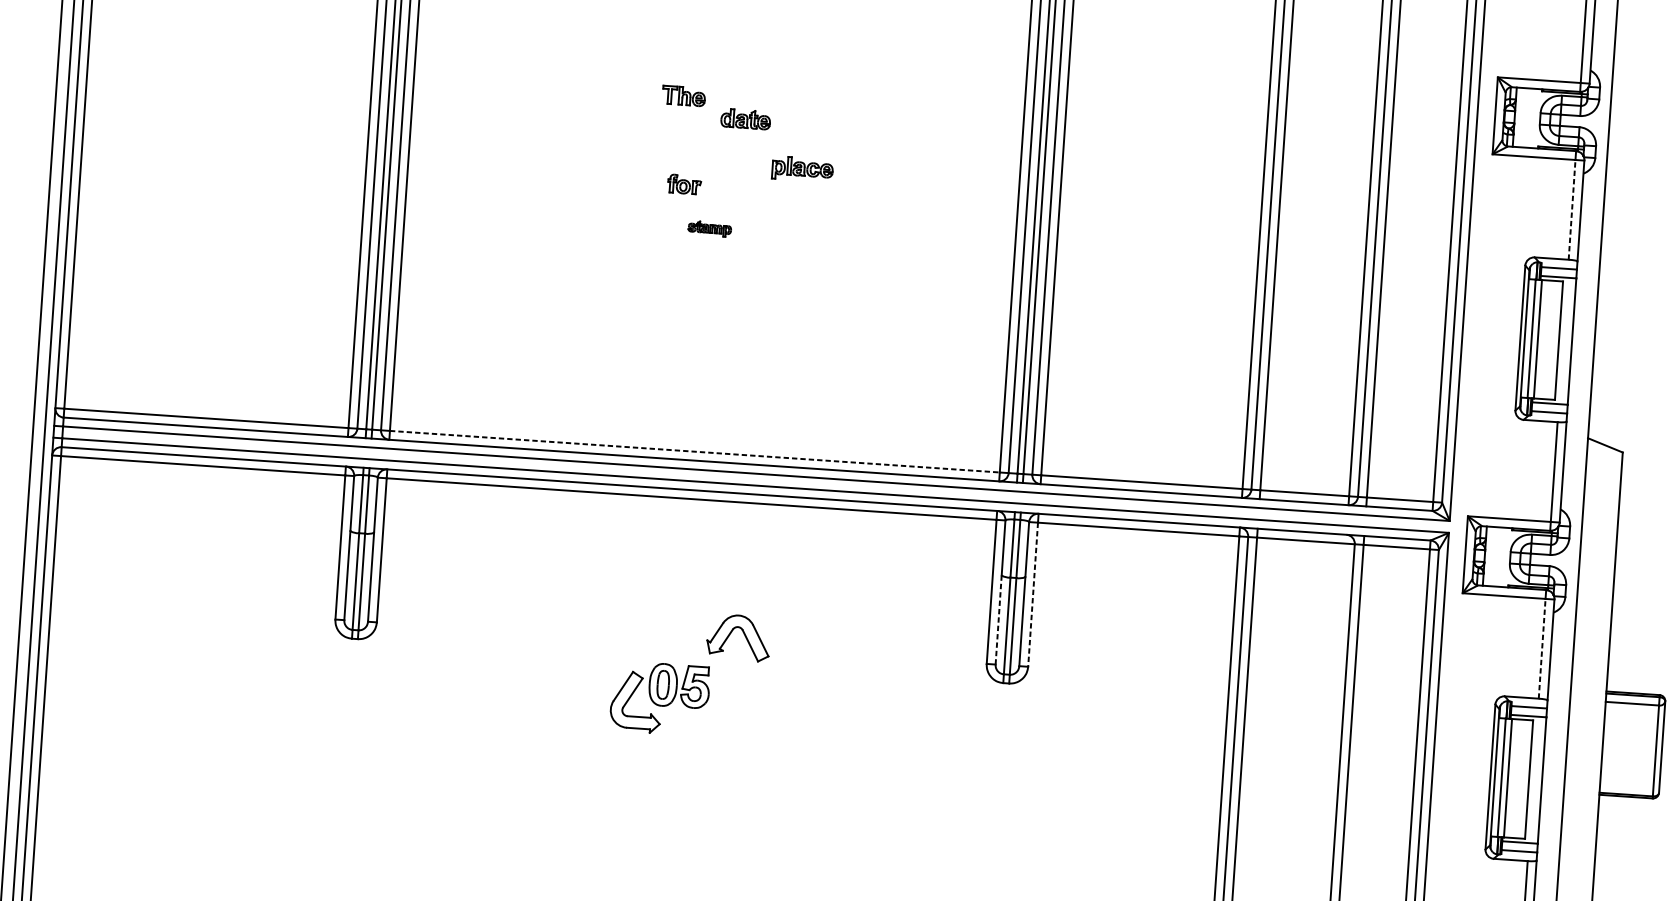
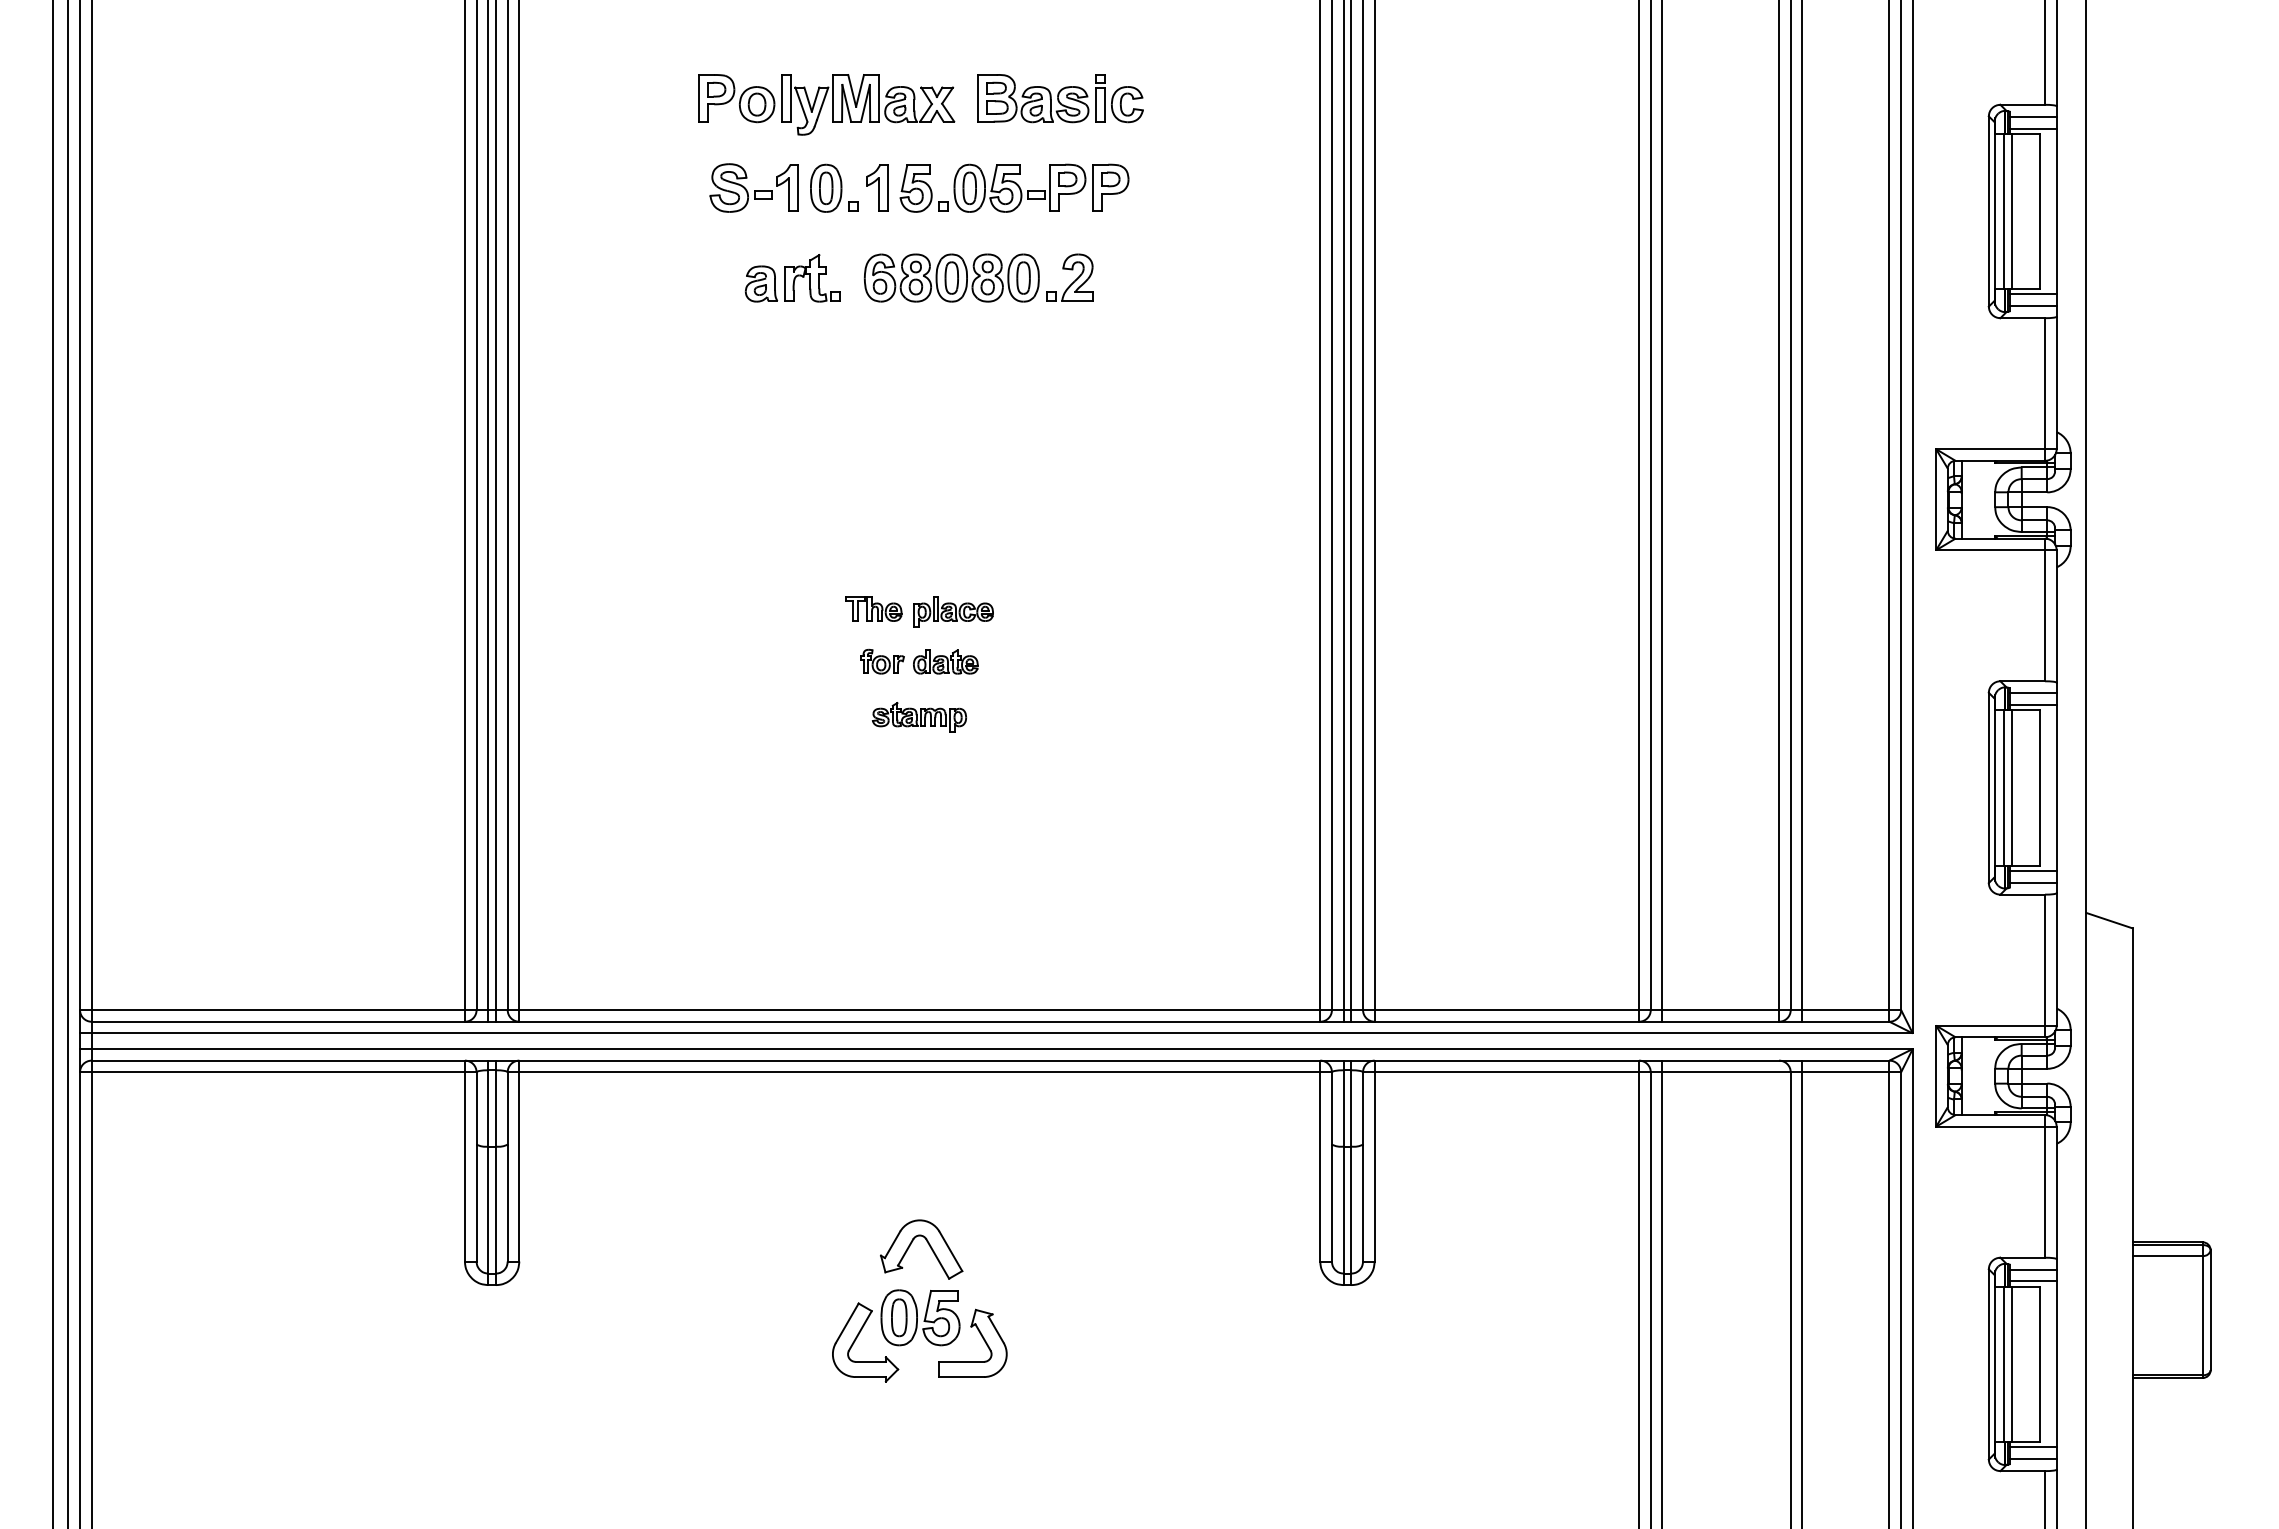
part: (683, 95) -> (873, 608), moved
part: (745, 118) -> (945, 661), moved
part: (802, 168) -> (953, 611), moved
line: (1572, 209) -> (2045, 615), dashed -> solid
part: (709, 228) -> (919, 717), size x1.67
line: (695, 452) -> (920, 1010), dashed -> solid
line: (1032, 594) -> (1374, 1166), dashed -> solid
line: (998, 619) -> (1331, 1202), dashed -> solid
part: (744, 635) -> (928, 1245), moved
line: (1542, 649) -> (2045, 1192), dashed -> solid
part: (724, 702) -> (980, 1335), added

